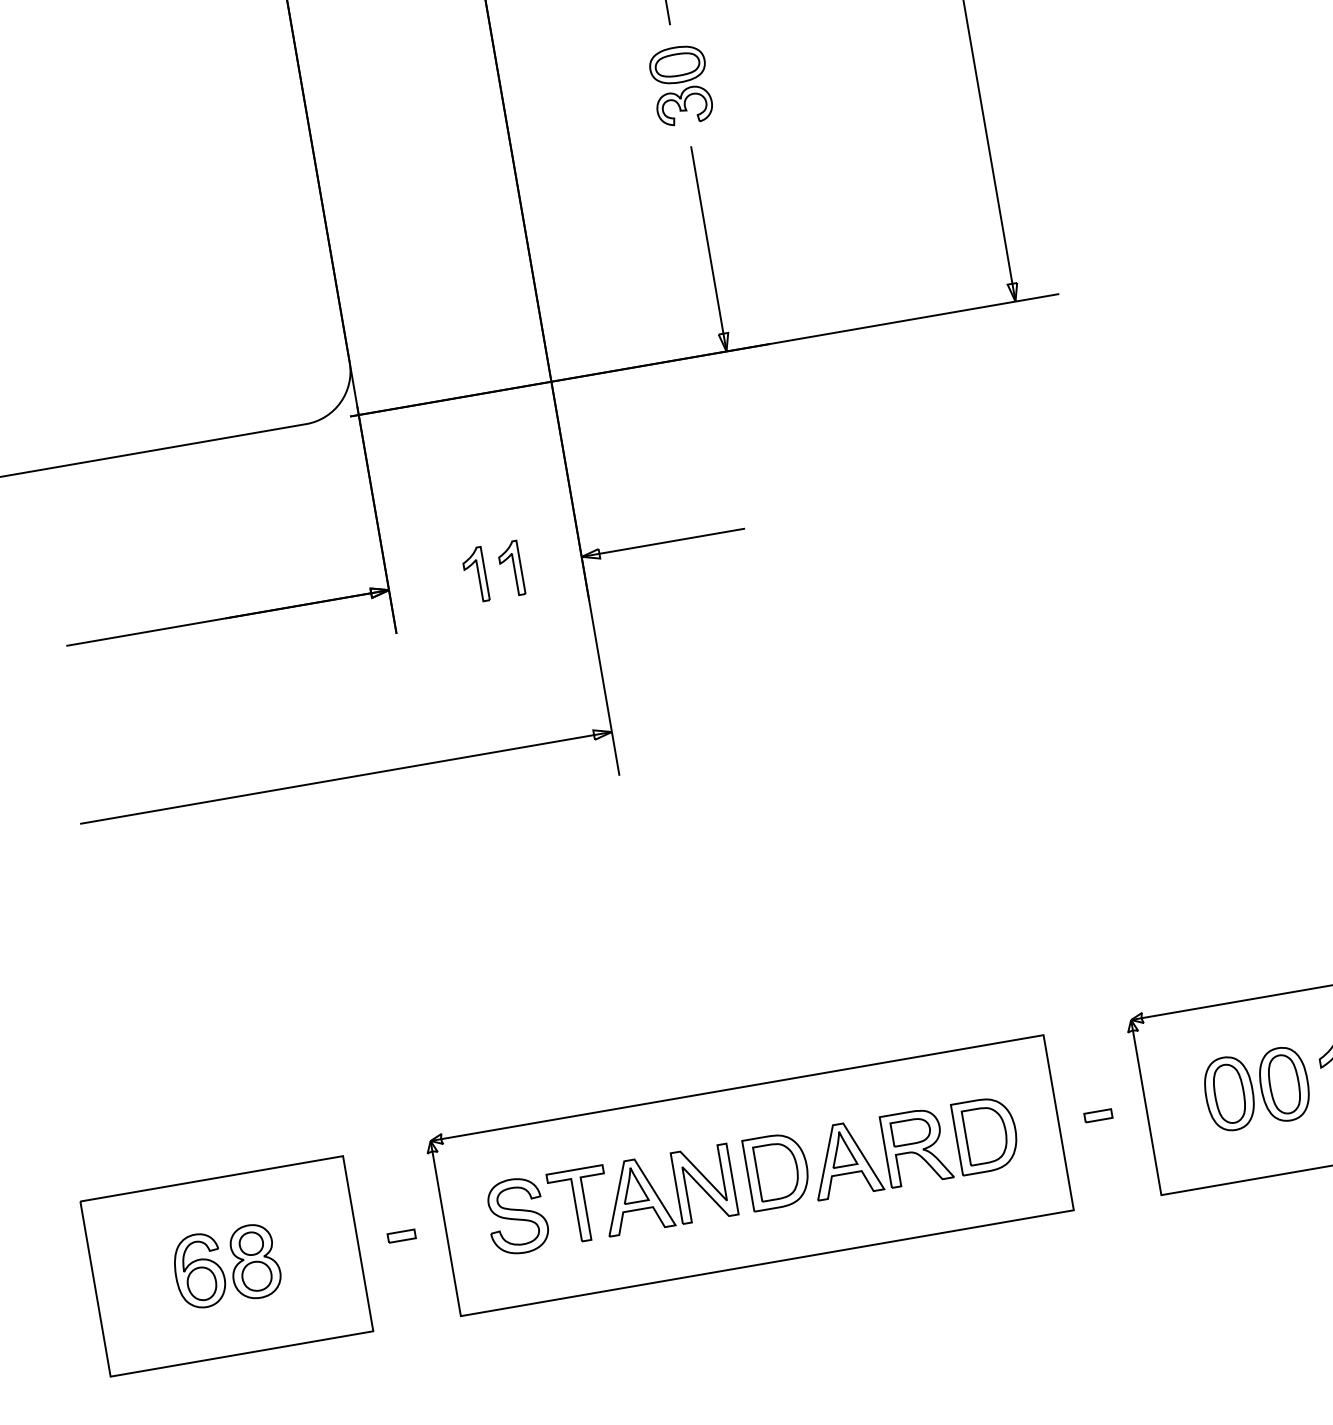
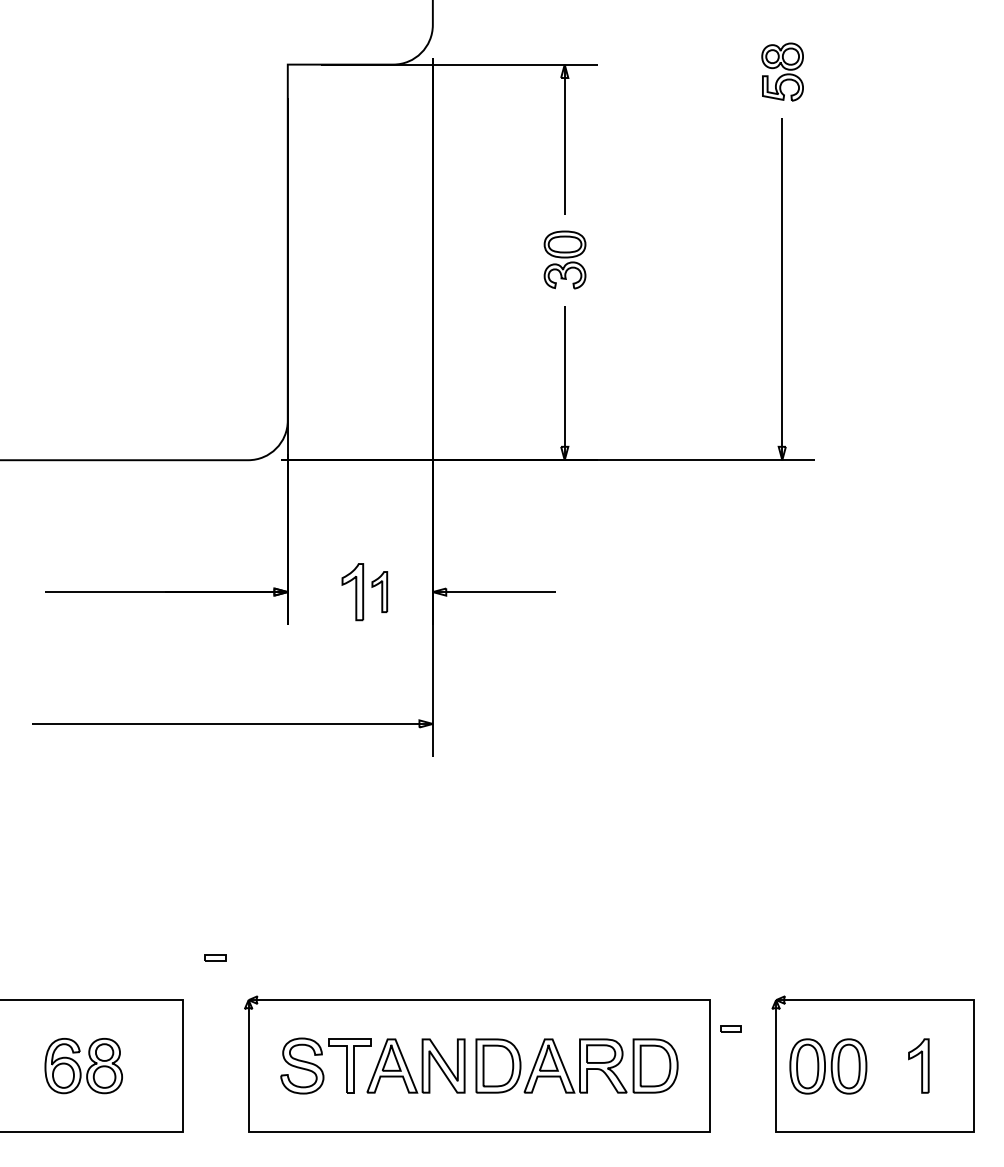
part: (474, 574) -> (352, 591), size x1.4
part: (1257, 1089) -> (828, 1066), moved
part: (1097, 1115) -> (730, 1028), moved
part: (401, 1235) -> (215, 957), moved

